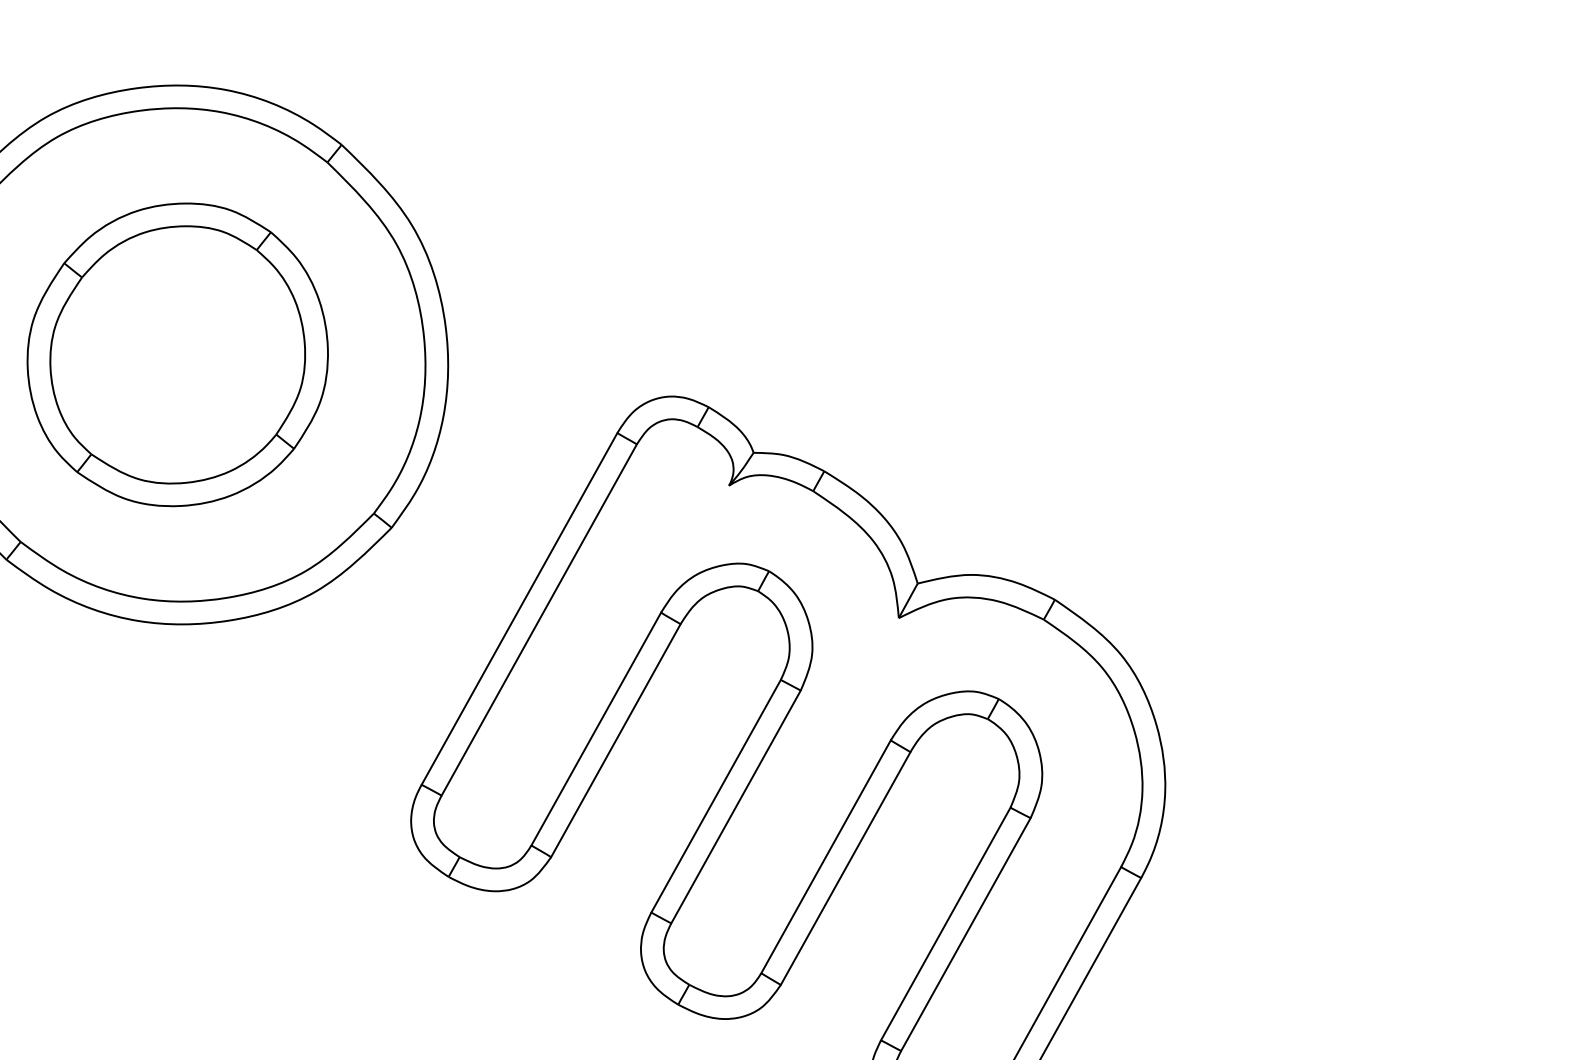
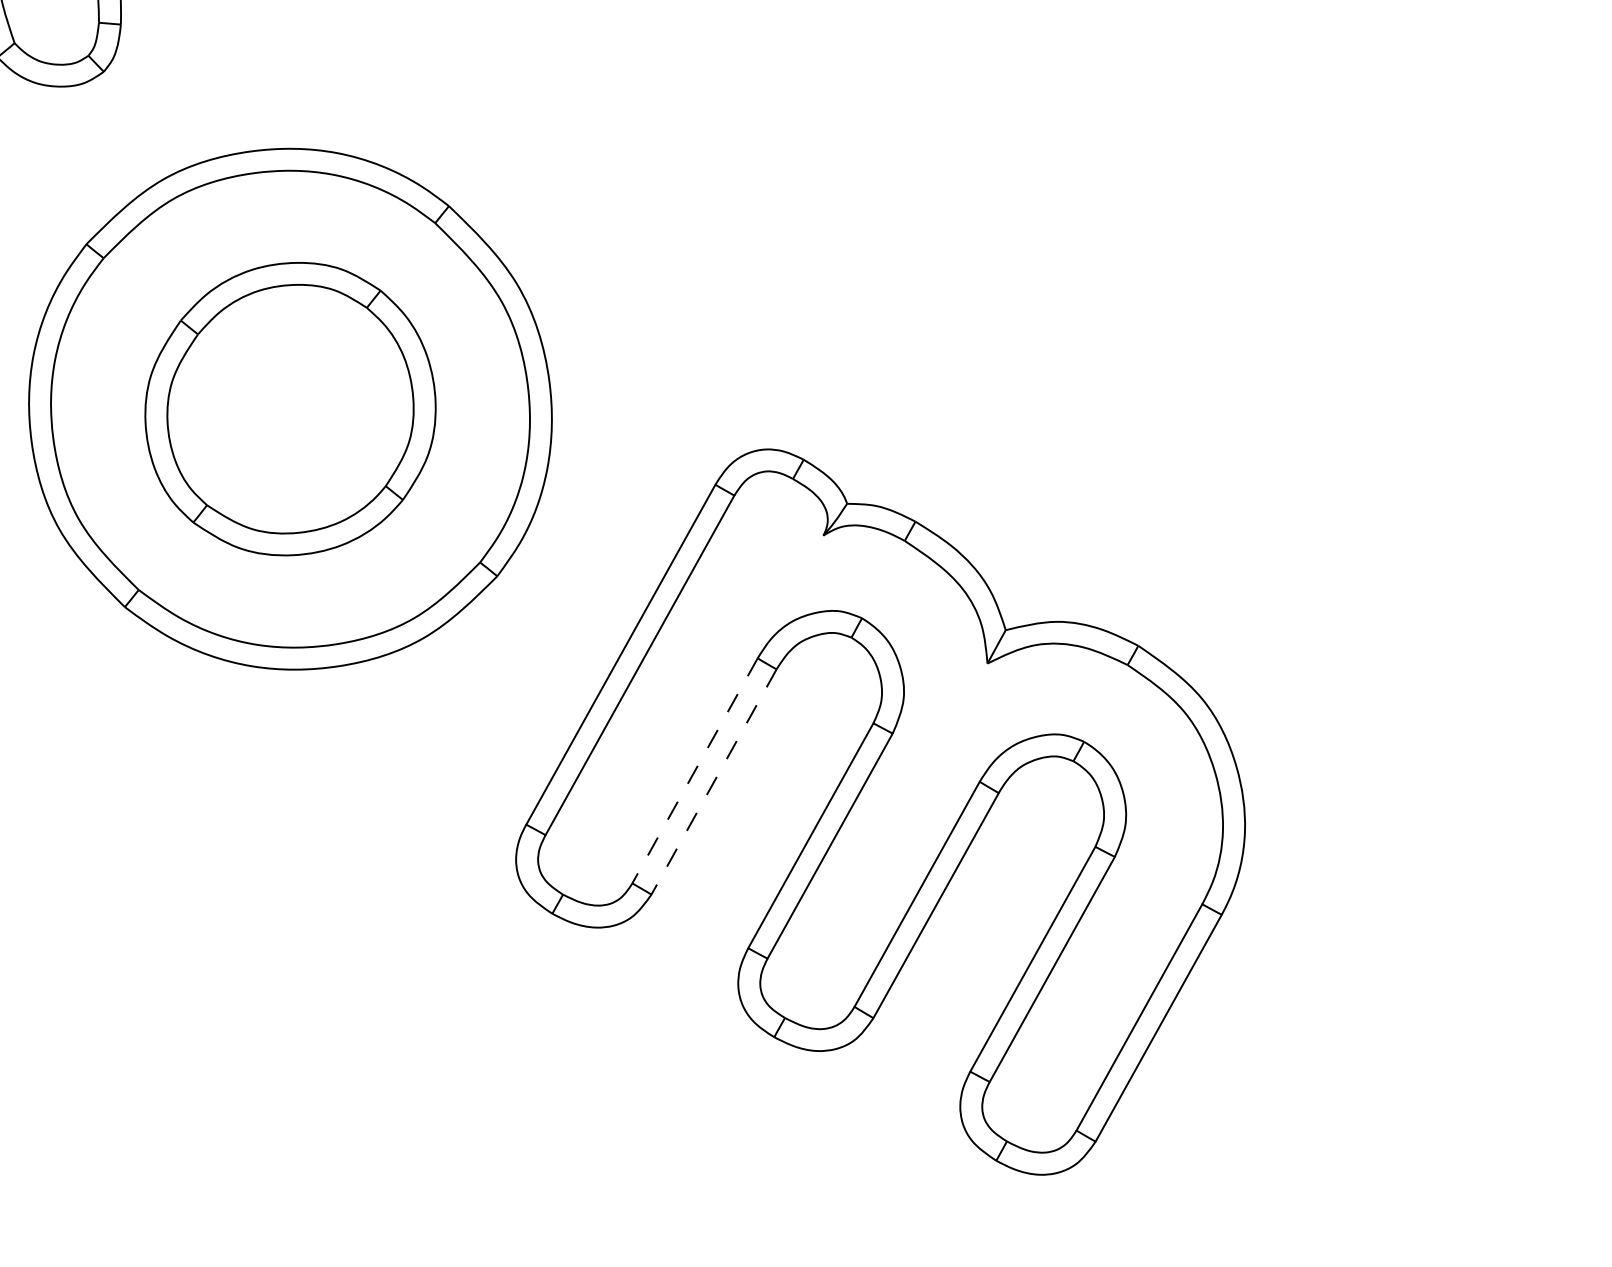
line: (596, 728) -> (695, 770), solid -> dashed
line: (616, 741) -> (714, 782), solid -> dashed

